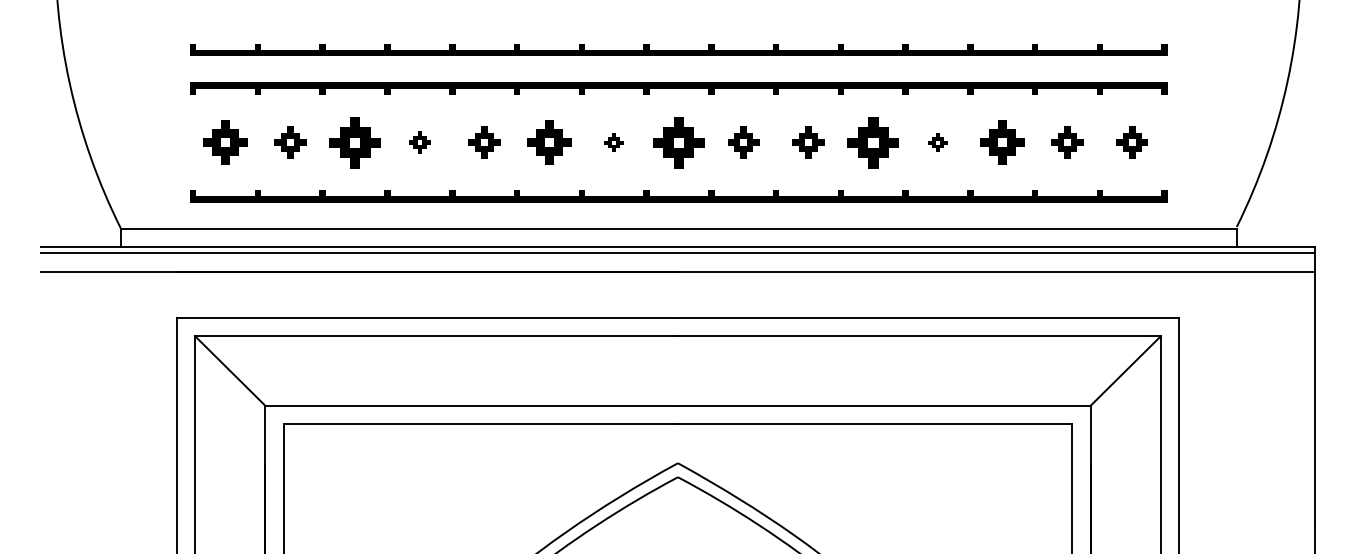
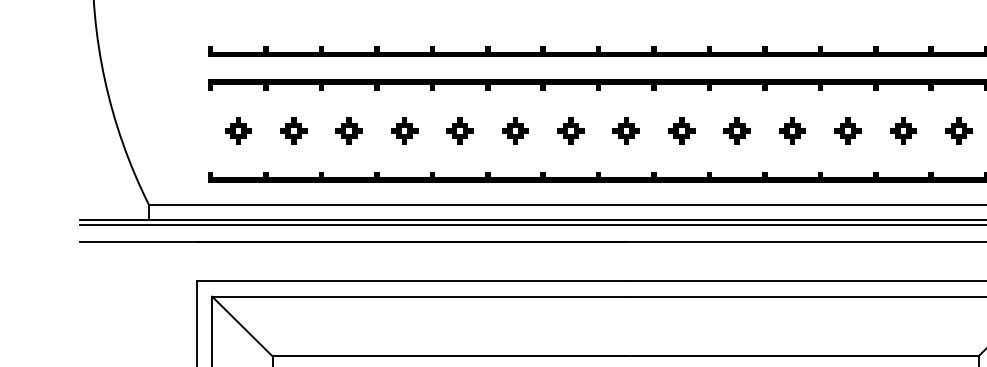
part: (225, 142) -> (238, 130), size x0.71
part: (354, 142) -> (348, 130), size x0.62
part: (419, 142) -> (404, 130), size x1.43
part: (549, 142) -> (515, 130), size x0.71
part: (613, 142) -> (570, 130), size x1.67
part: (678, 142) -> (625, 130), size x0.62
part: (872, 142) -> (792, 130), size x0.62
part: (937, 142) -> (847, 130), size x1.67
part: (1002, 142) -> (903, 130), size x0.71

